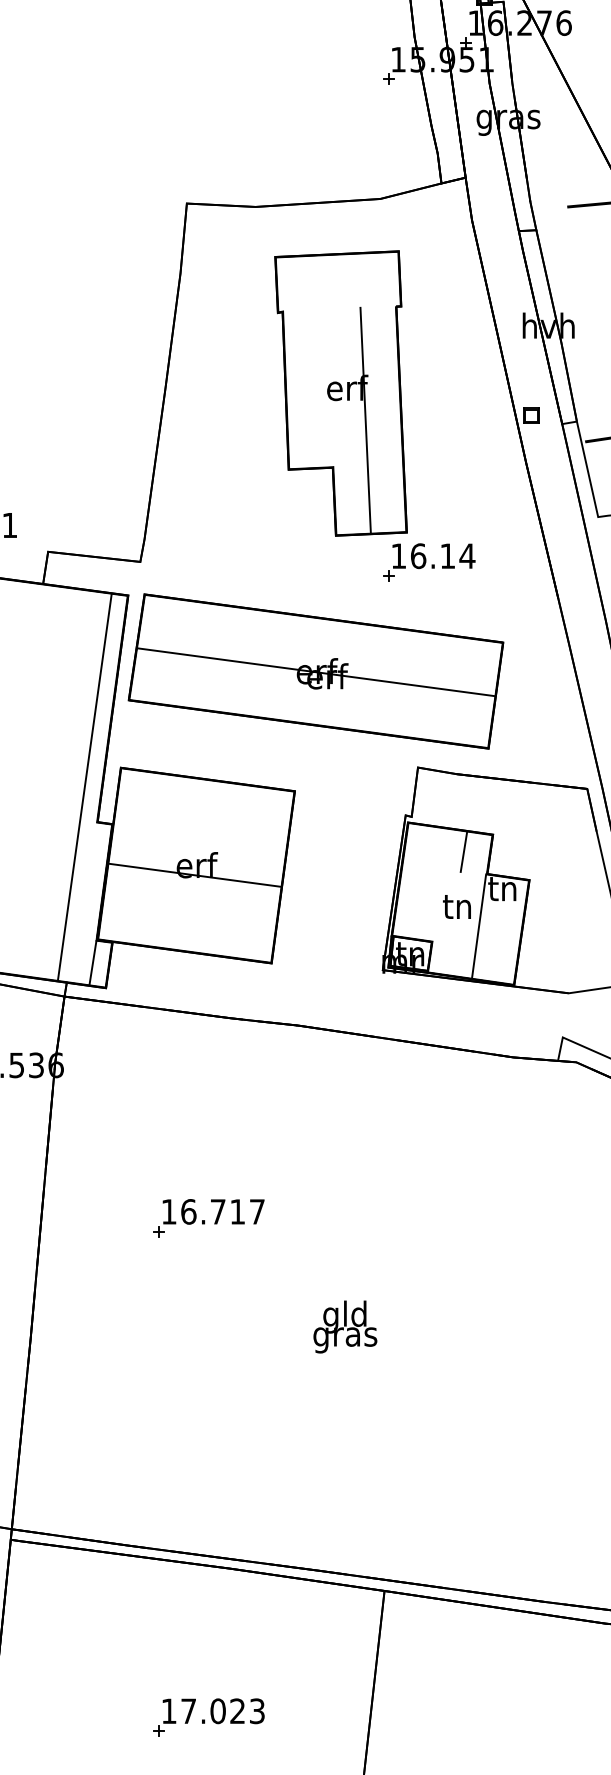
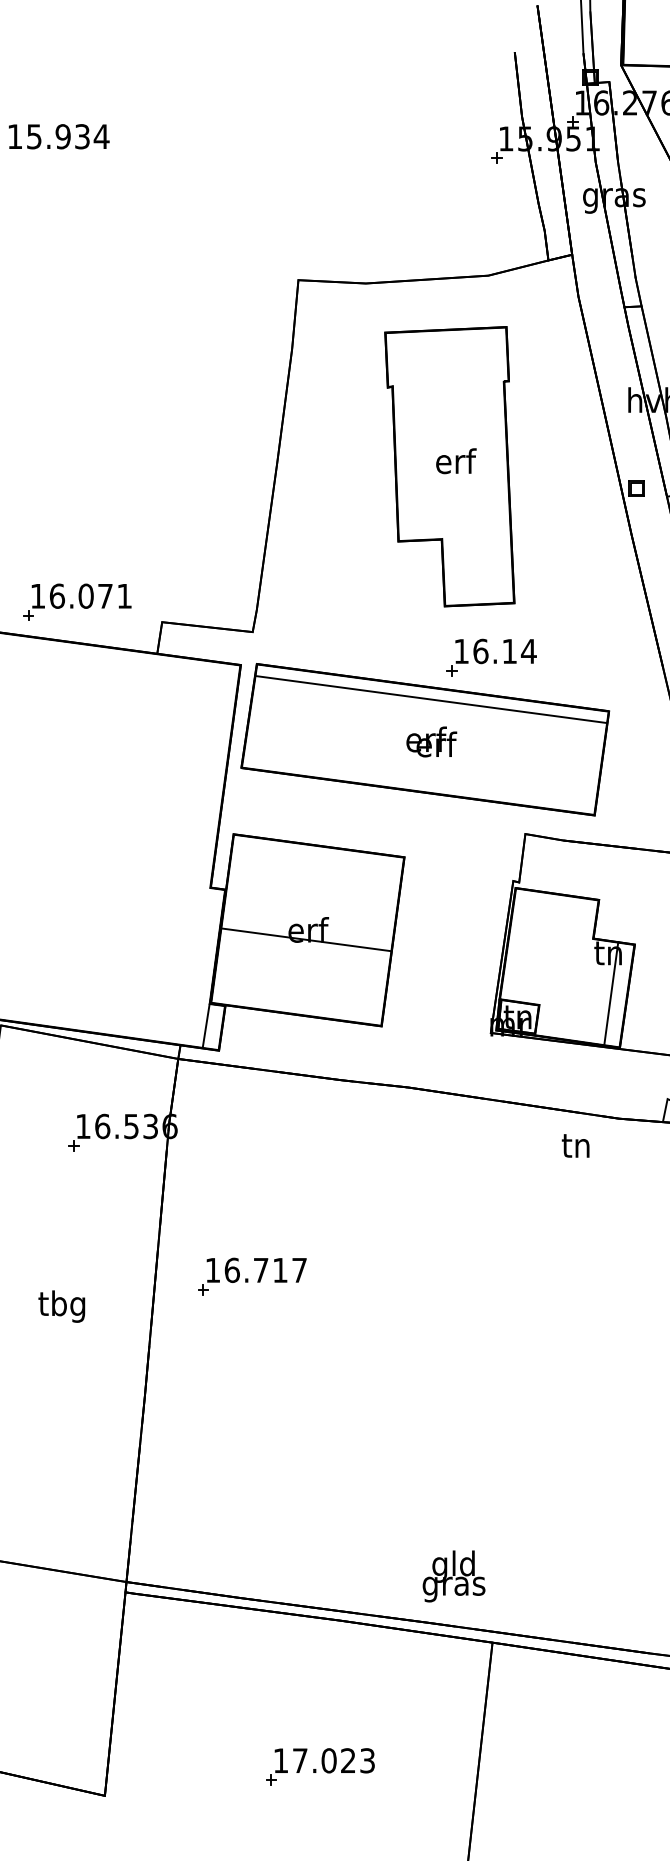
line: (365, 419) -> (473, 492), removed
part: (429, 562) -> (491, 657), moved
line: (315, 671) -> (429, 698), moved
line: (84, 787) -> (197, 853), removed
line: (463, 851) -> (570, 916), removed
text: (456, 906) -> (575, 1145), moved
line: (479, 925) -> (611, 992), moved
part: (209, 1218) -> (252, 1276), moved
text: (344, 1327) -> (453, 1576), moved

